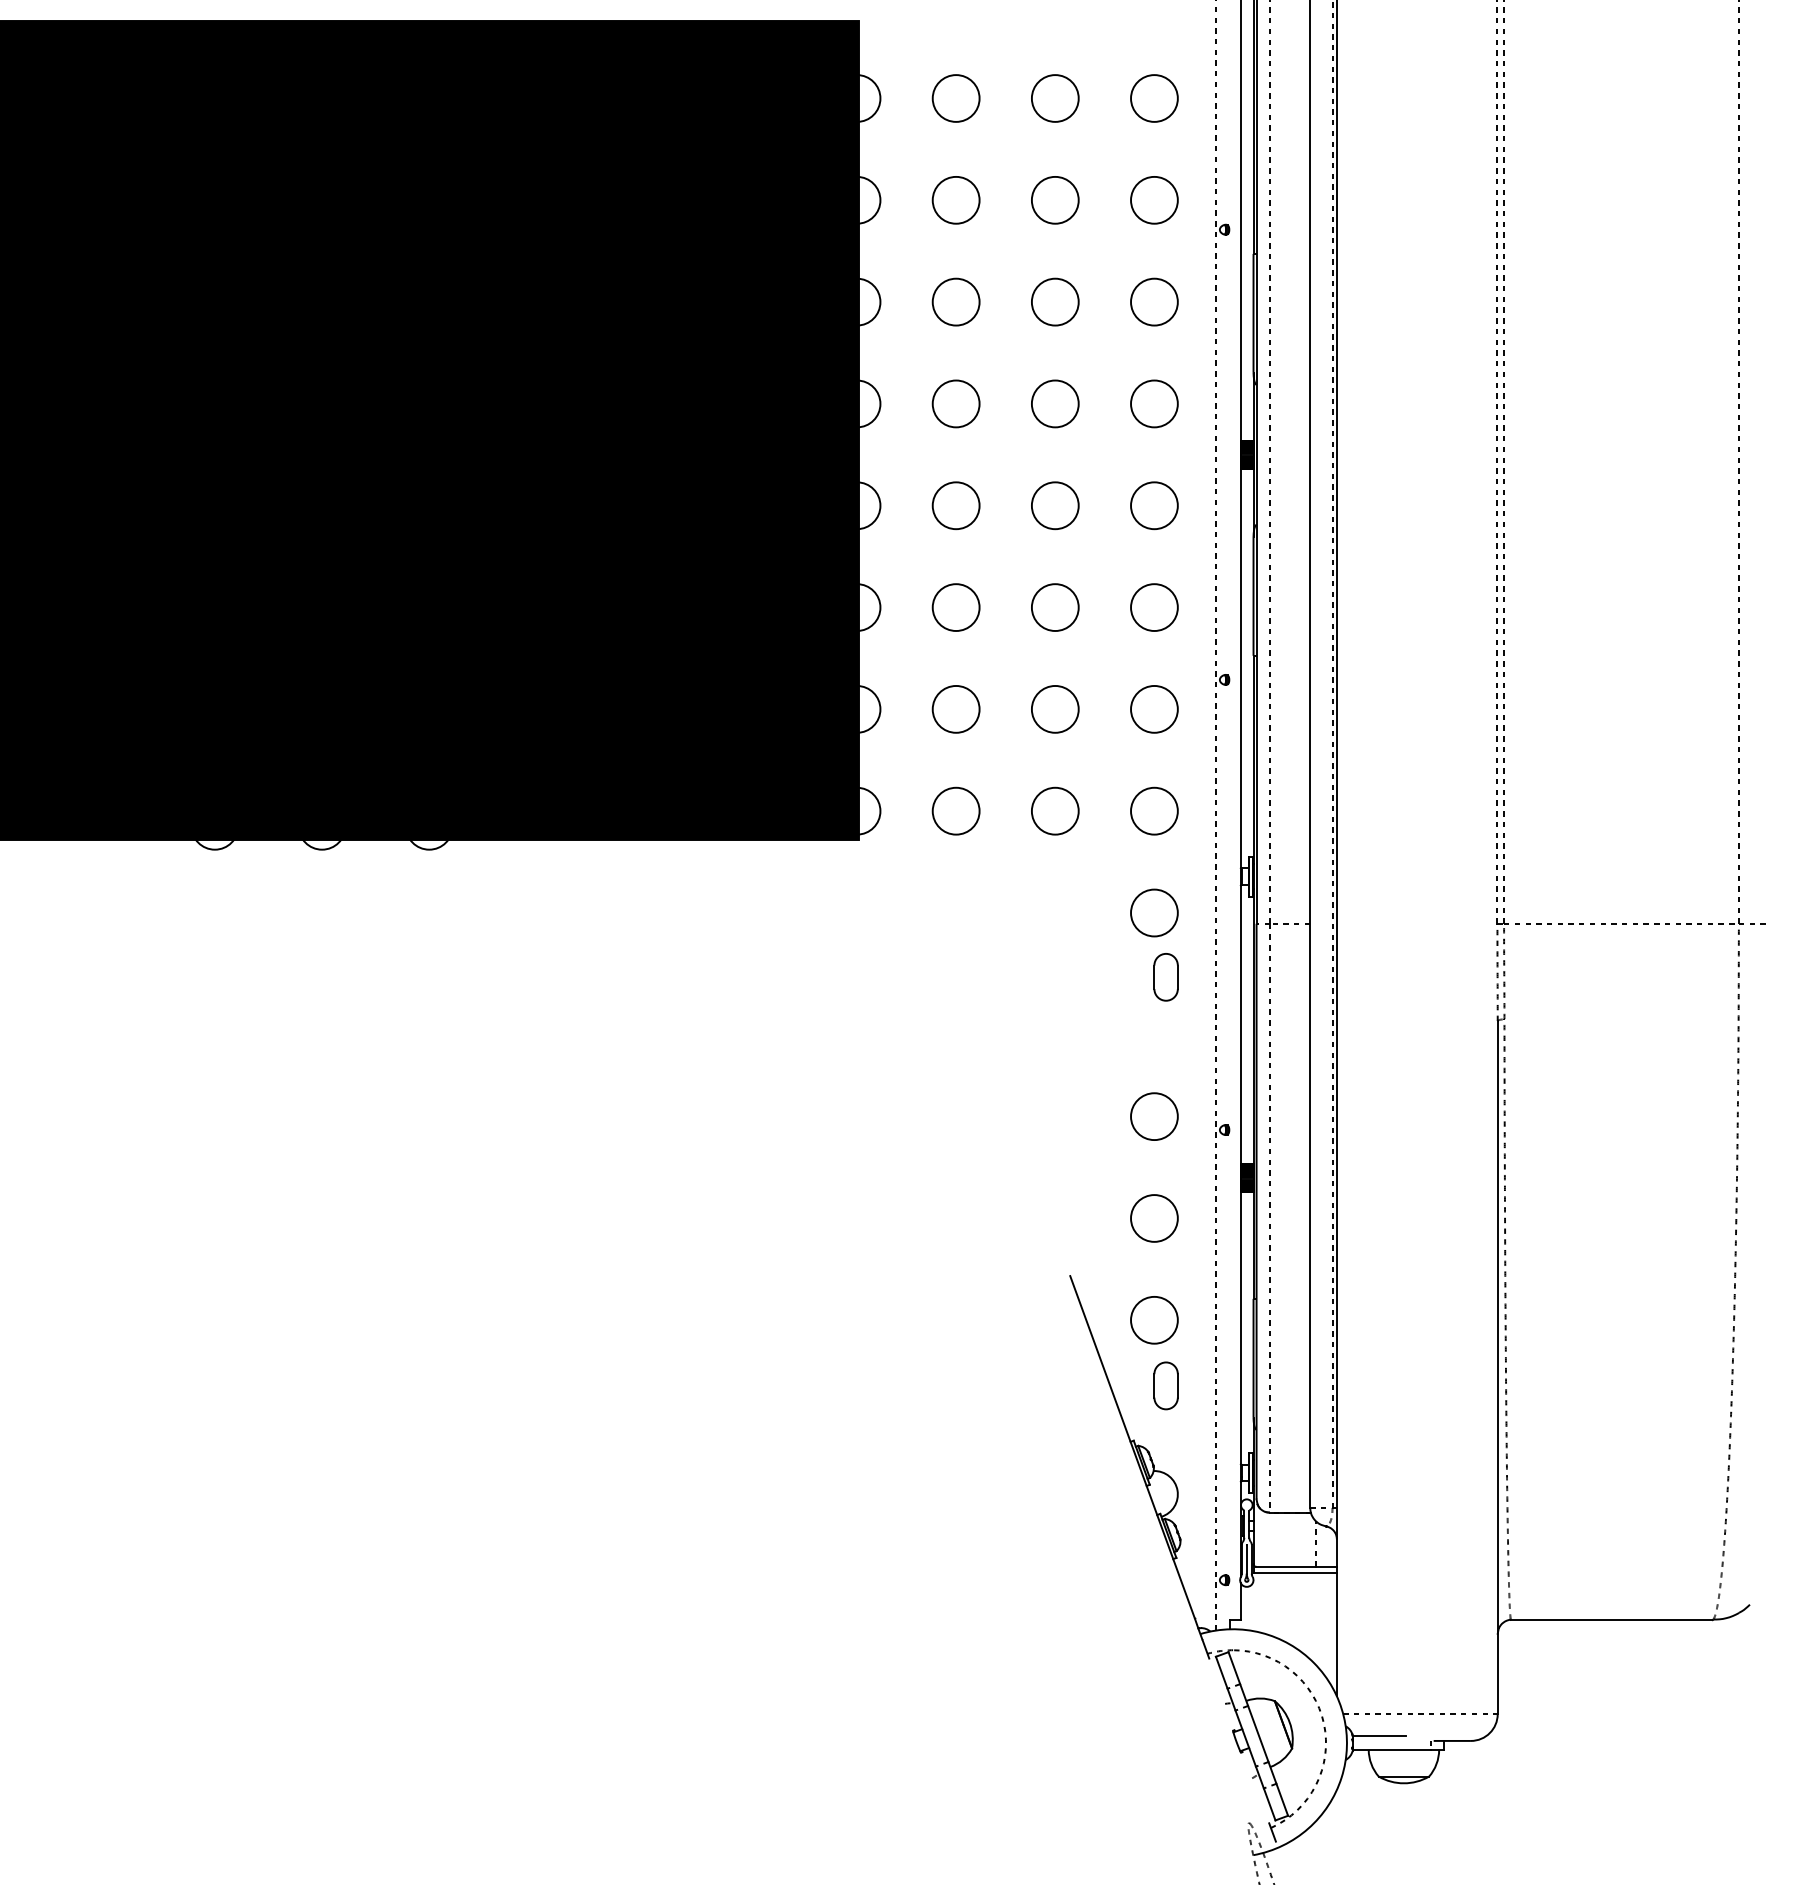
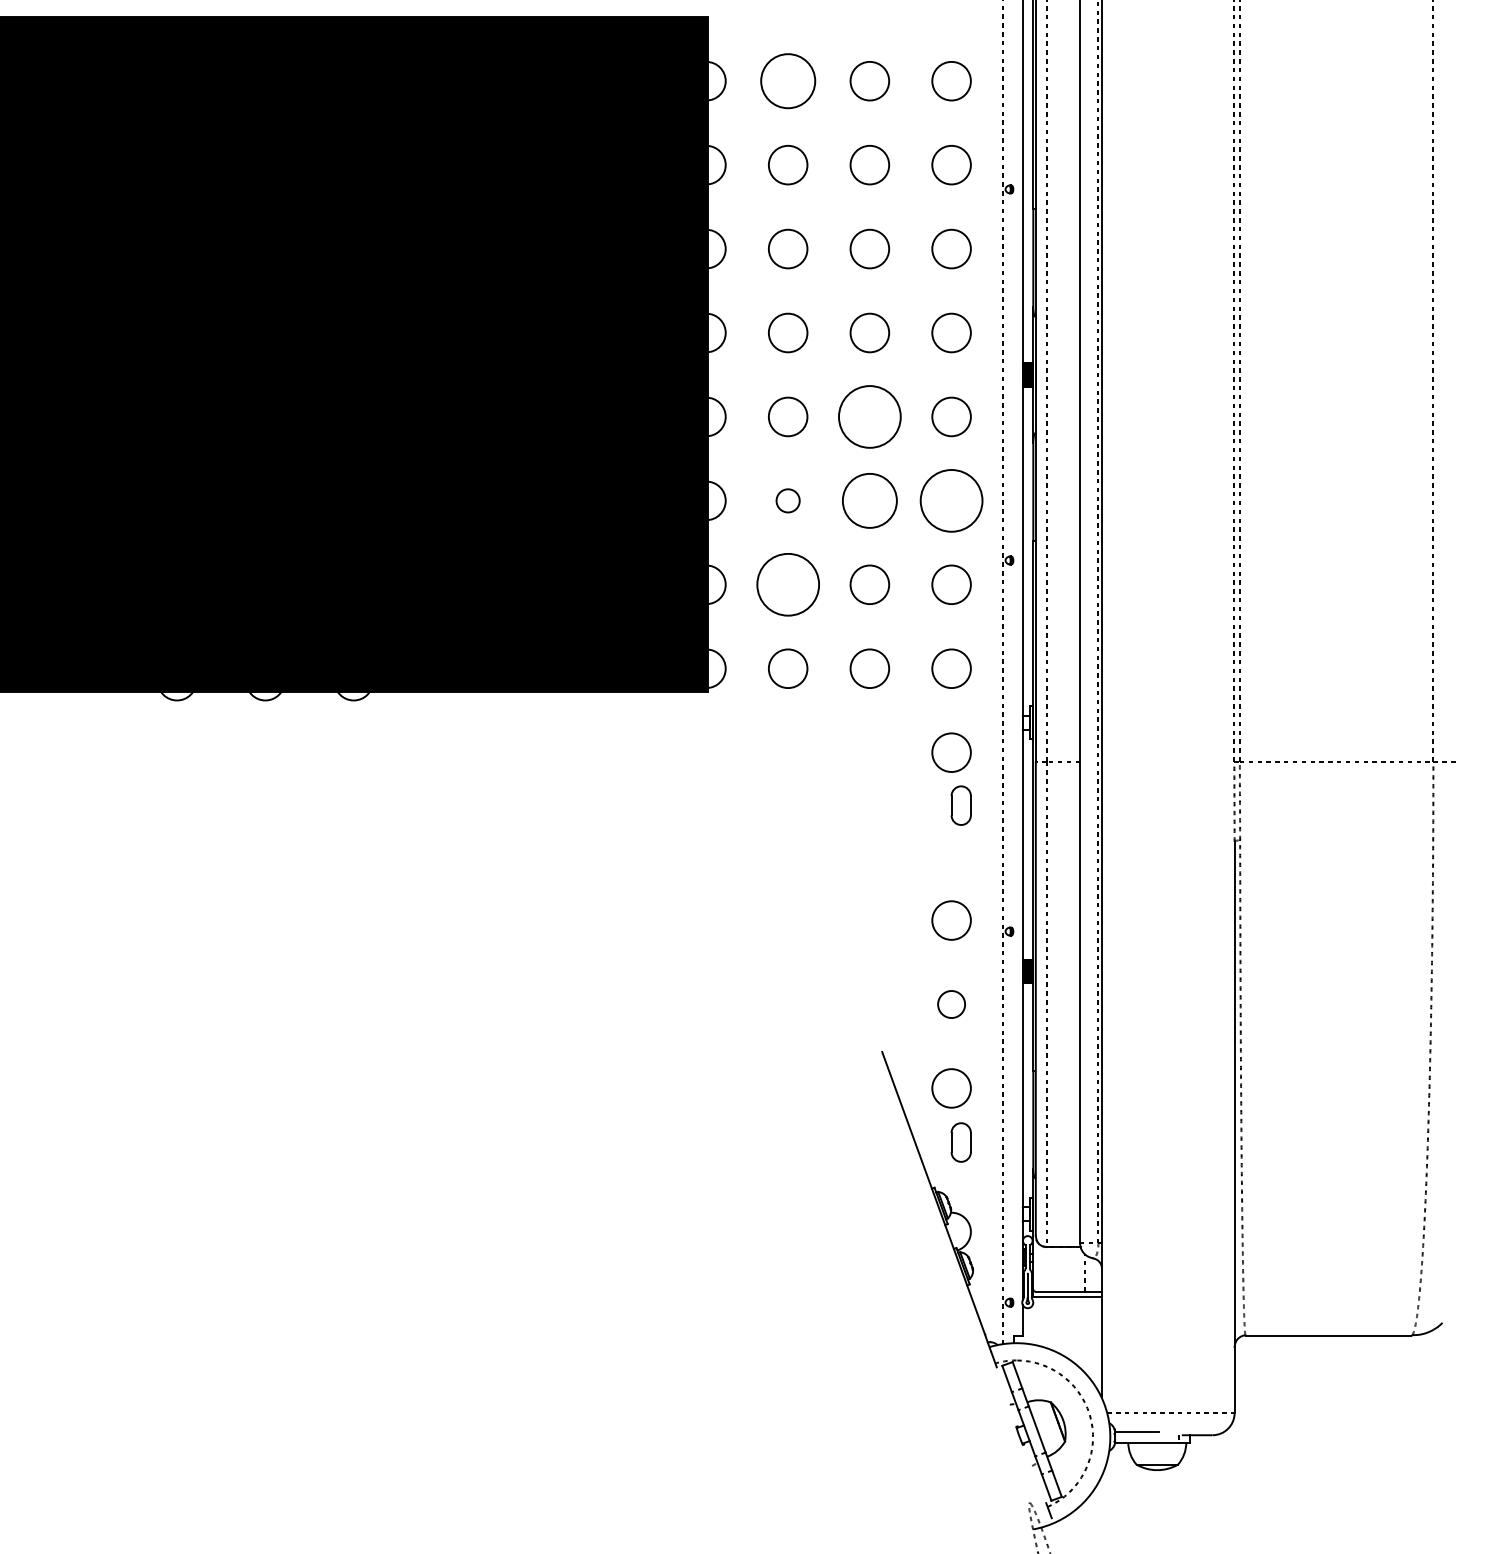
circle: (955, 98) -> (787, 81), size x1.4
circle: (1054, 505) -> (869, 416), size x1.6
circle: (955, 607) -> (787, 500), size x0.6
circle: (1054, 607) -> (869, 500), size x1.4
circle: (1154, 607) -> (951, 500), size x1.6
circle: (955, 709) -> (787, 584), size x1.6
circle: (1154, 1218) -> (951, 1004), size x0.7

